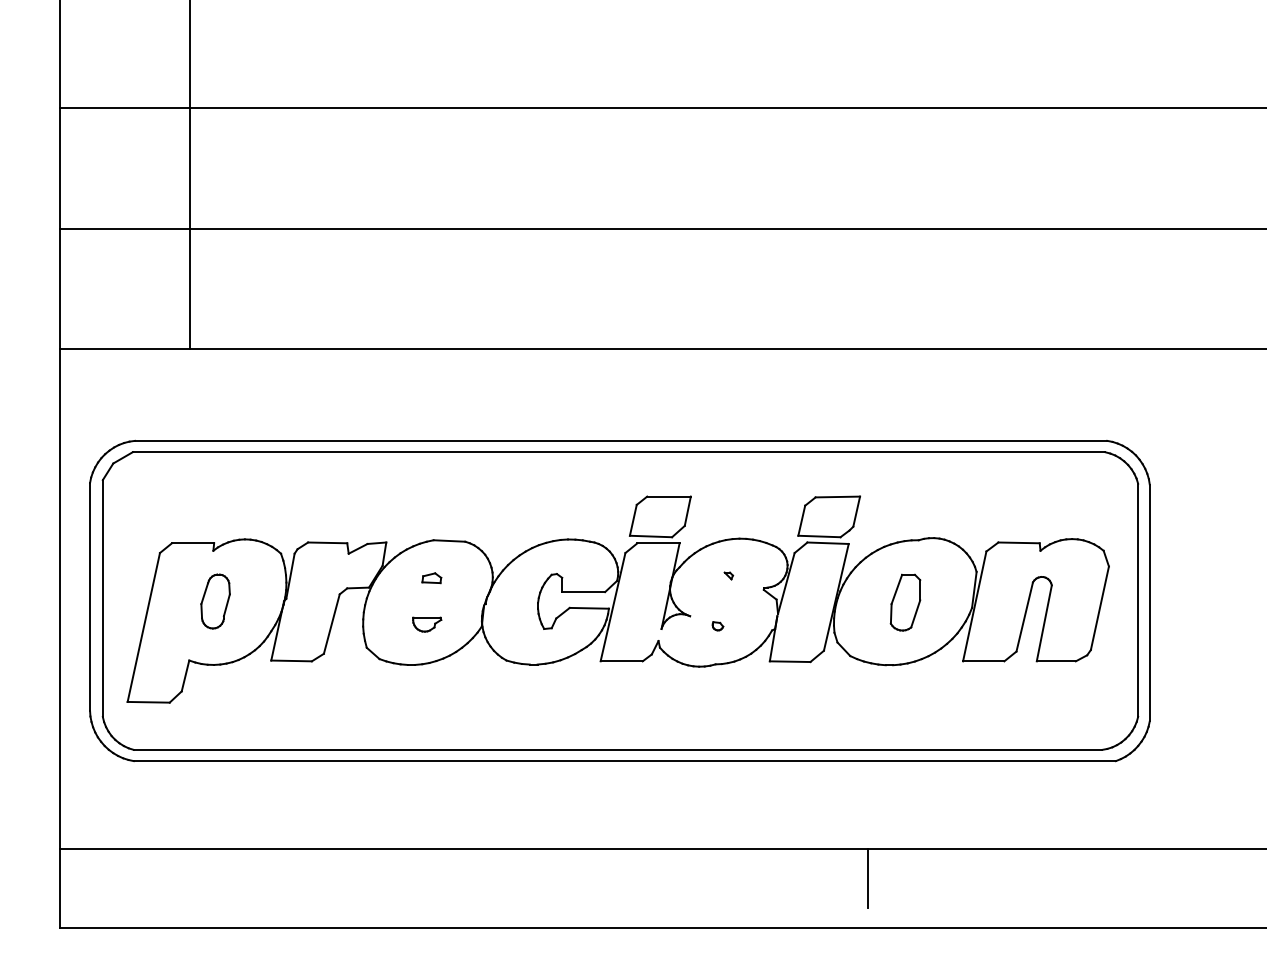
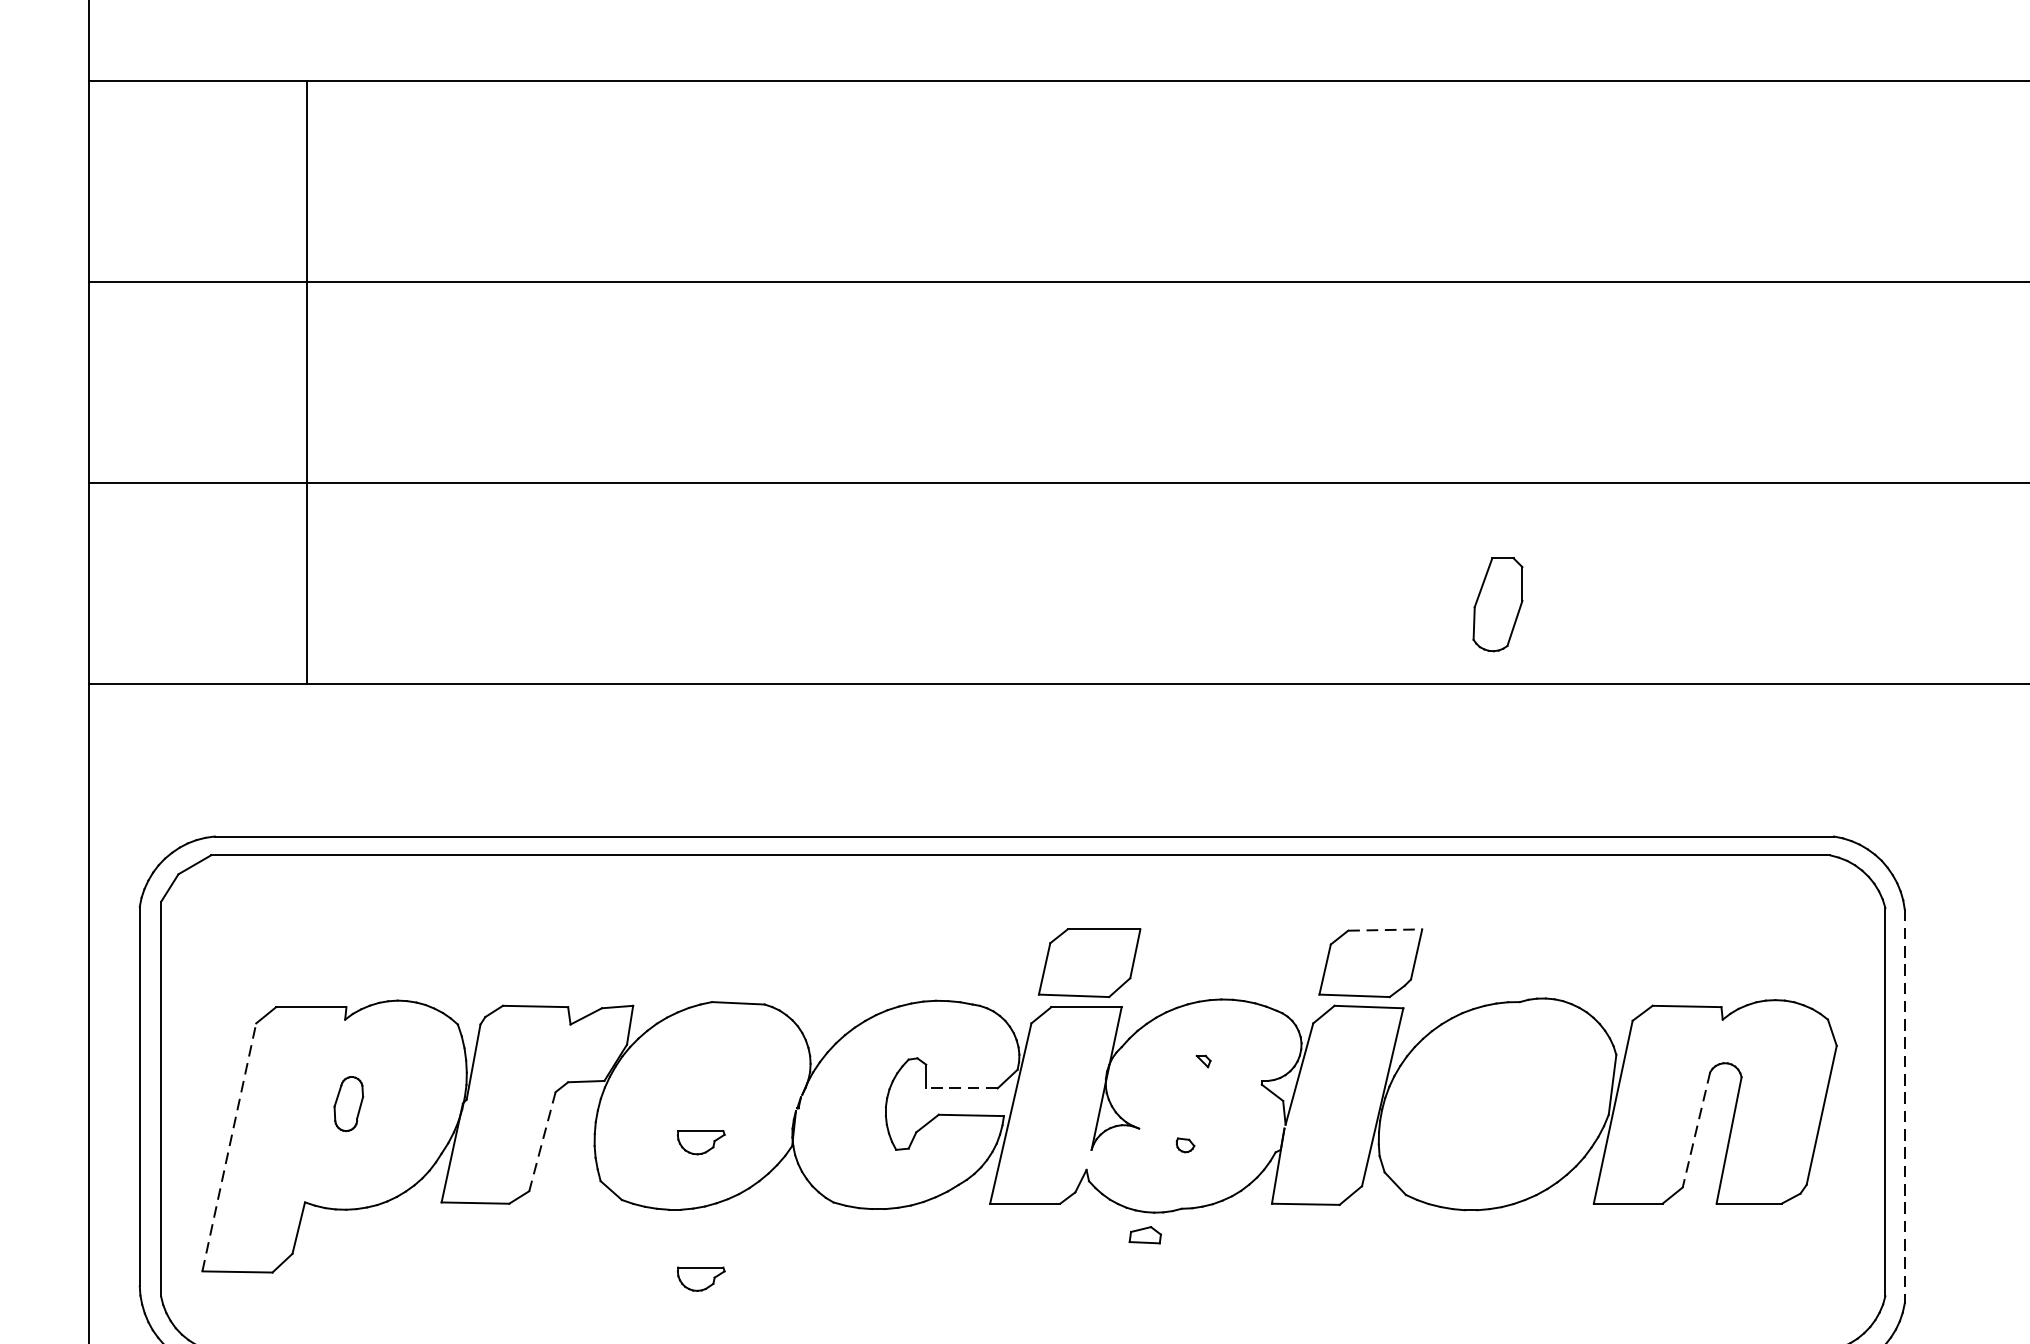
line: (838, 497) -> (1386, 930), solid -> dashed
part: (431, 578) -> (1144, 1235), moved
line: (583, 592) -> (961, 1089), solid -> dashed
part: (215, 601) -> (348, 1104), size x0.6
part: (905, 602) -> (1497, 604), moved
line: (1149, 603) -> (1904, 1107), solid -> dashed
line: (1024, 616) -> (1696, 1129), solid -> dashed
line: (331, 624) -> (541, 1142), solid -> dashed
line: (143, 627) -> (228, 1147), solid -> dashed
part: (427, 706) -> (701, 1278), added

